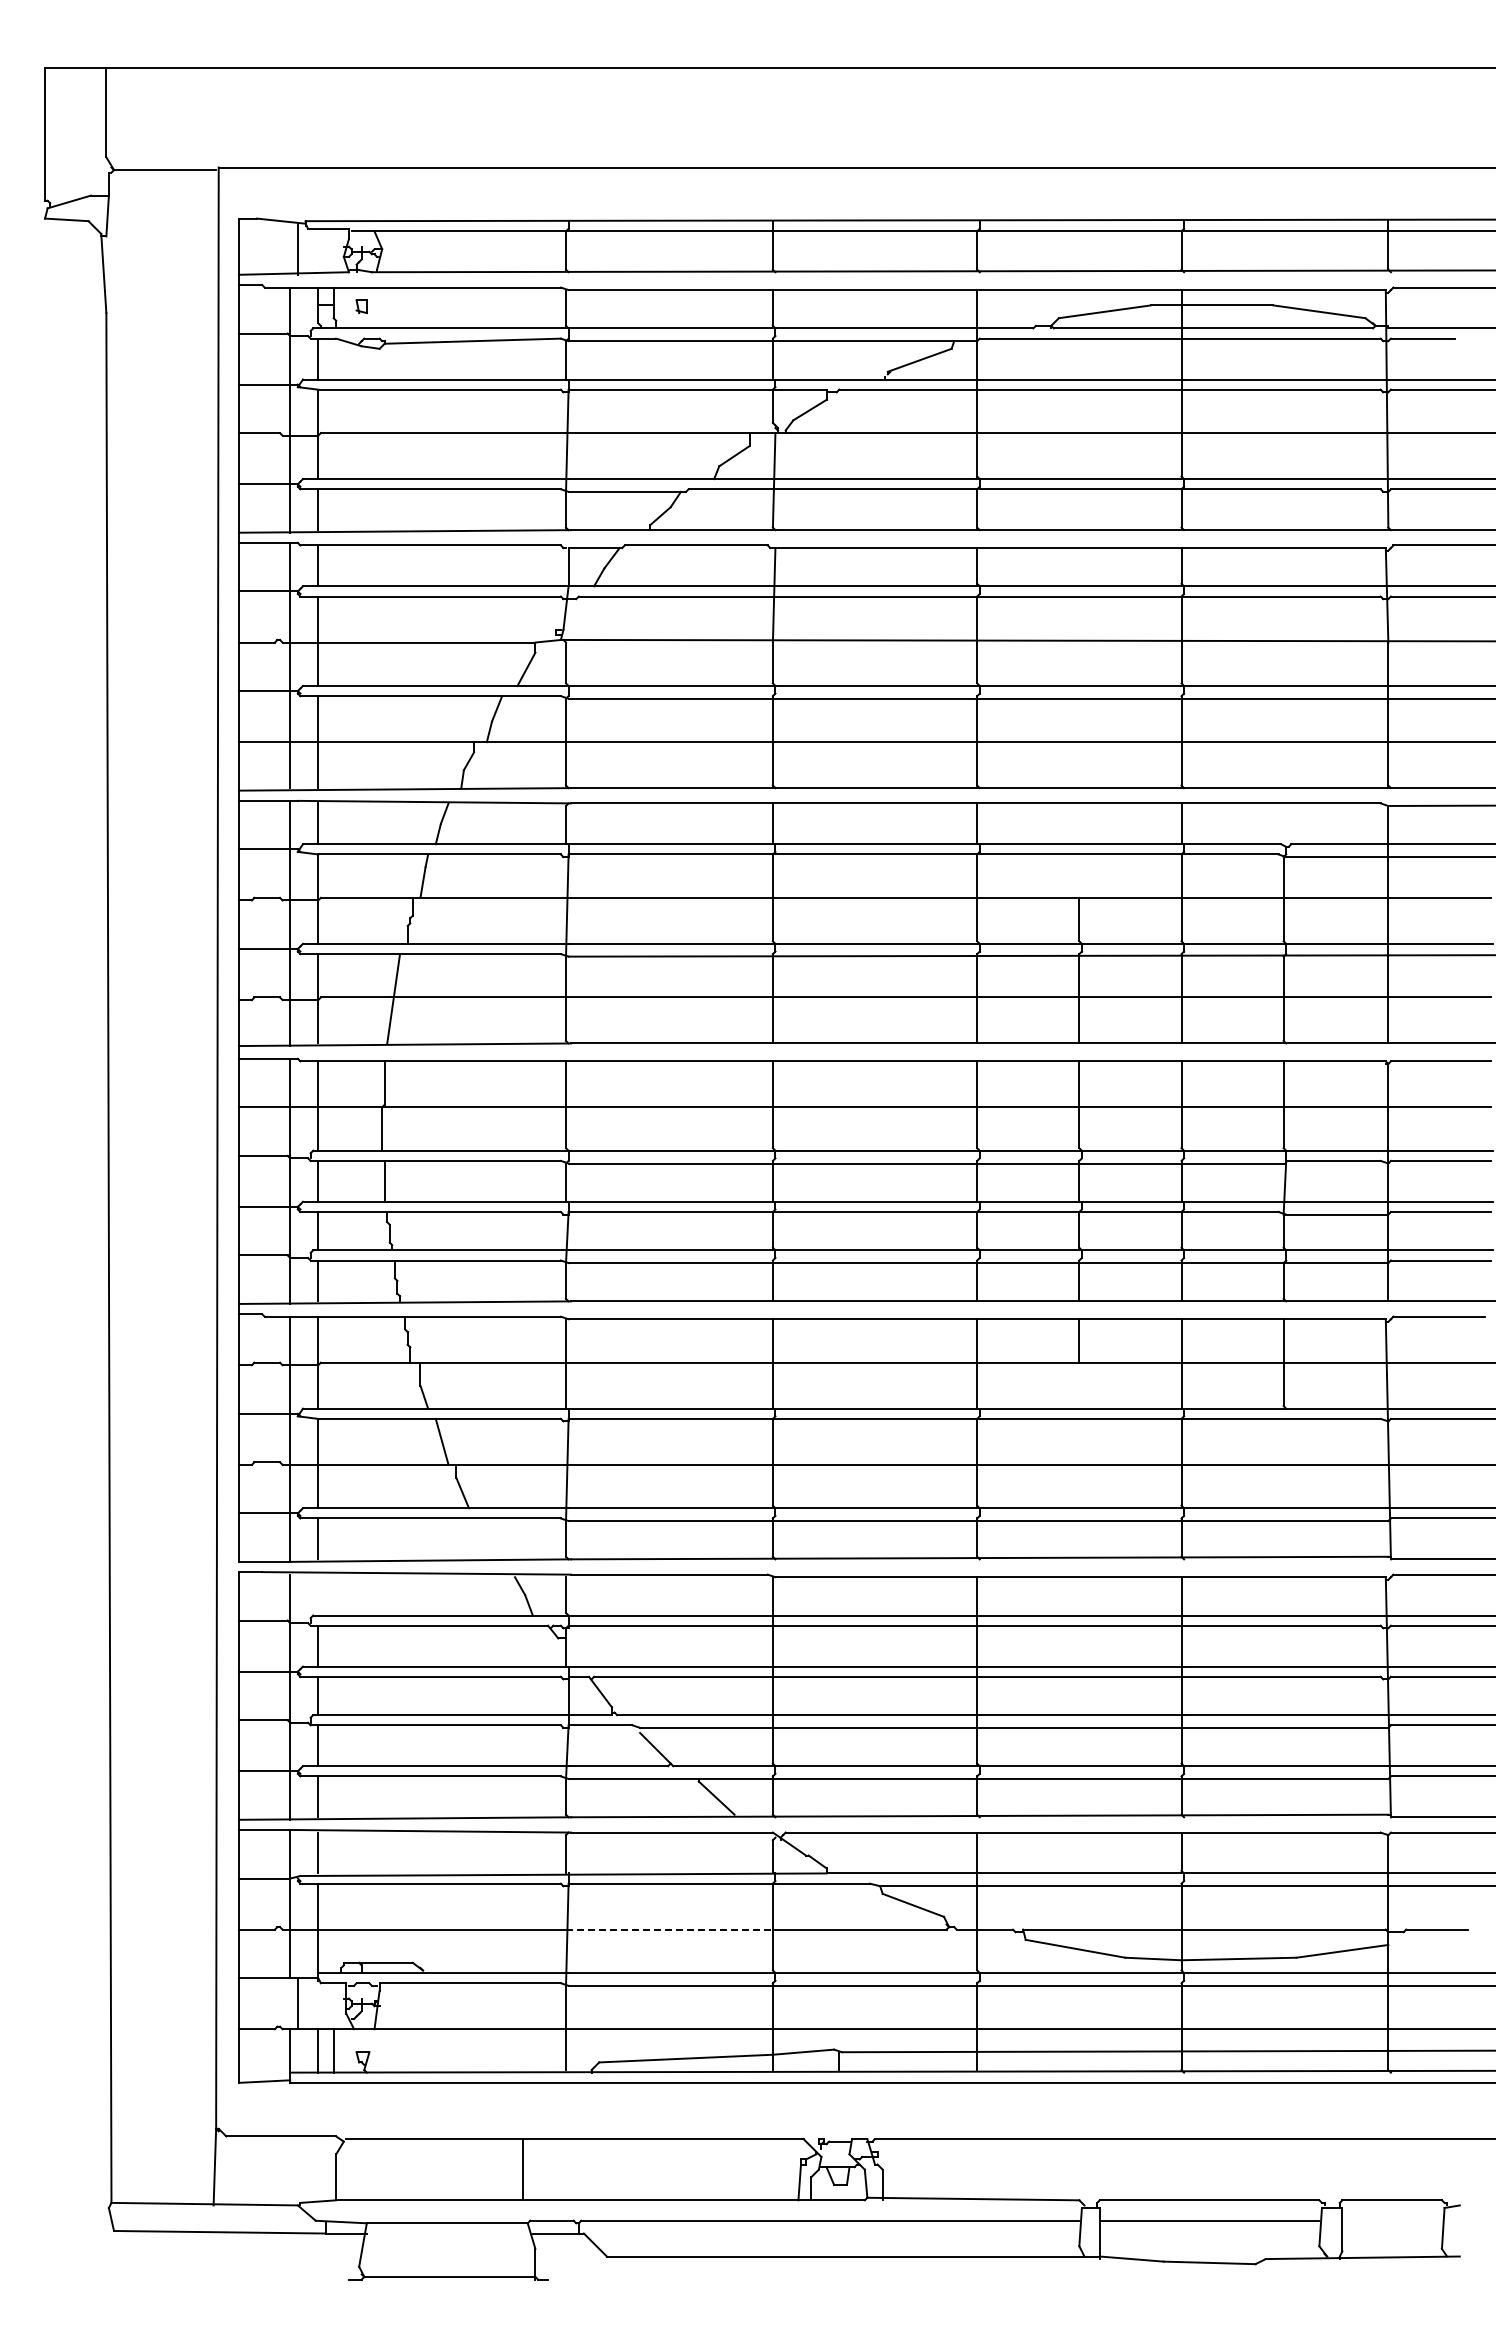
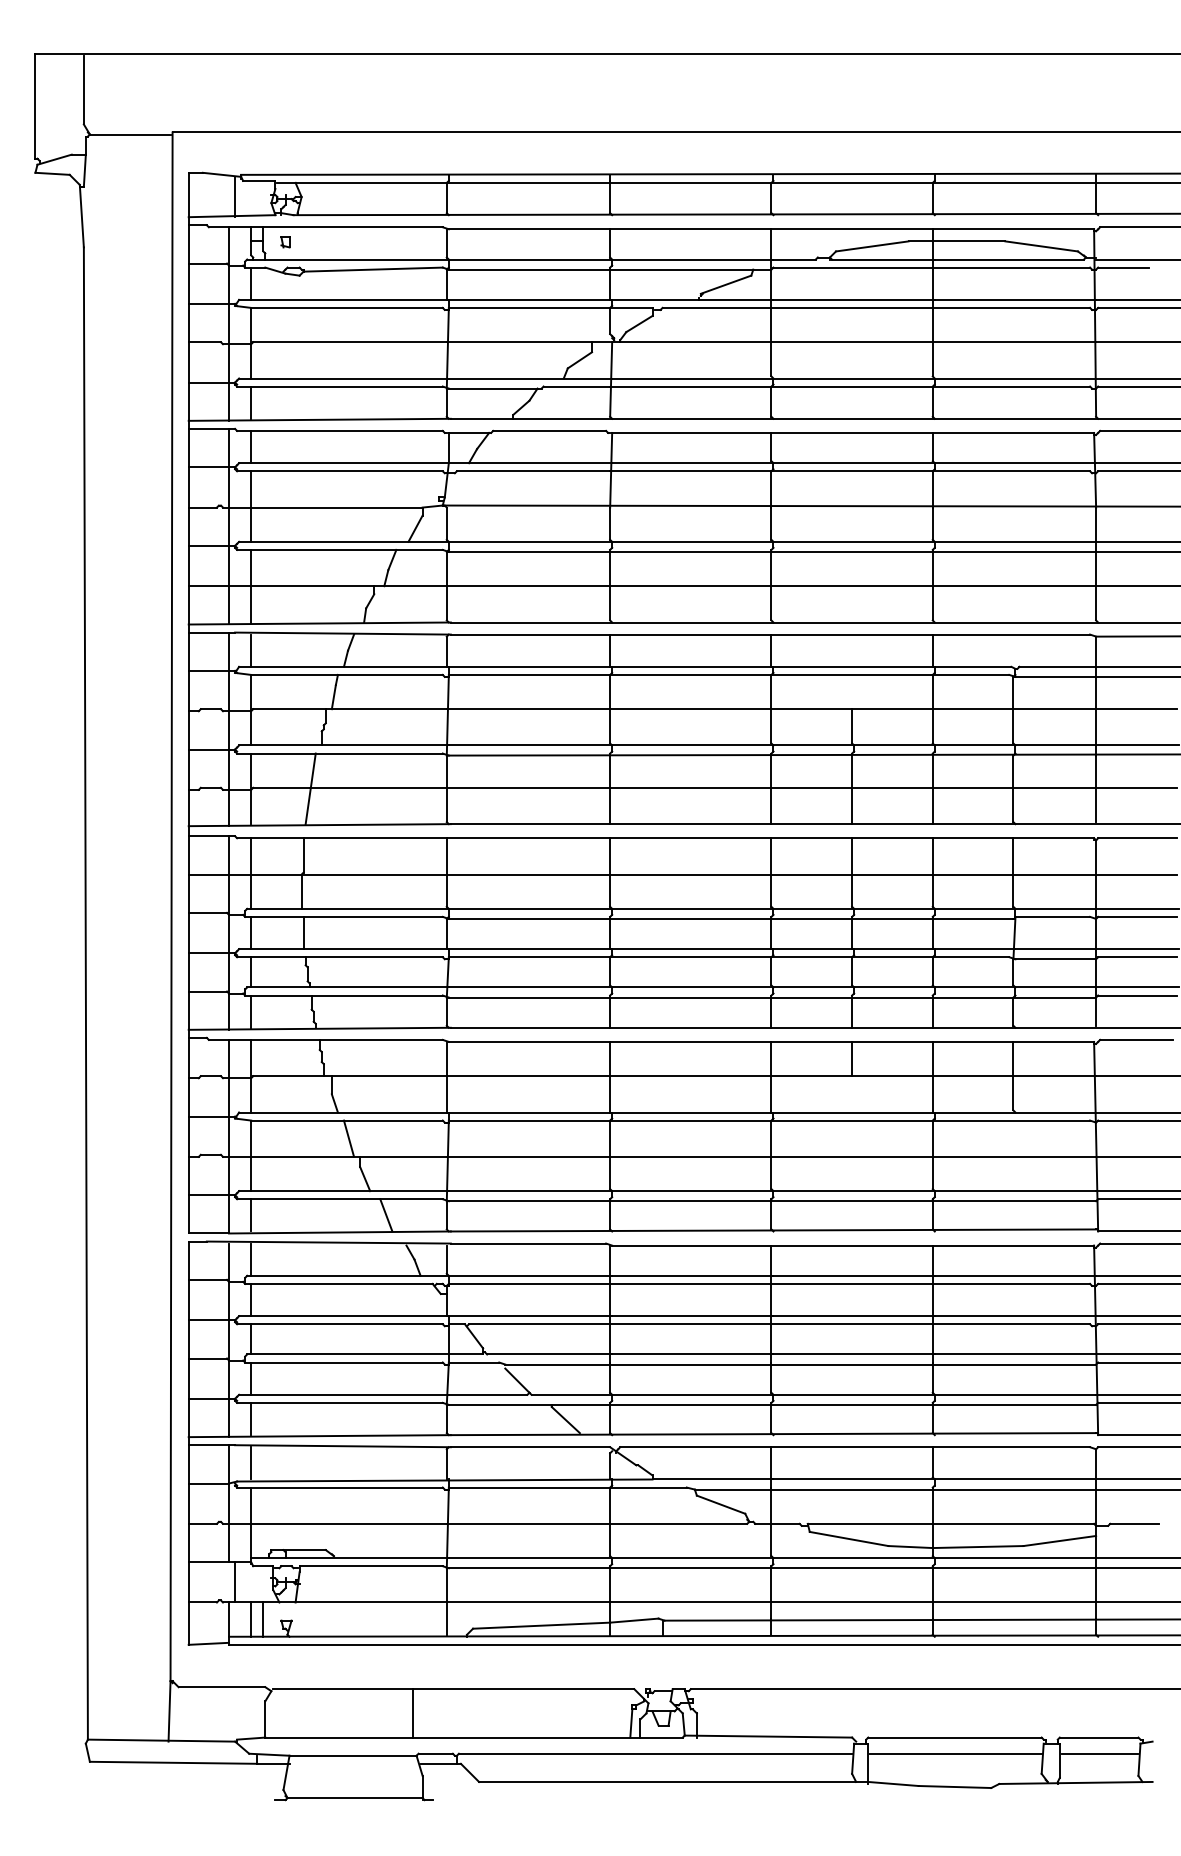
line: (489, 1538) -> (386, 1215), added
line: (318, 1594) -> (251, 1259), added
line: (669, 1929) -> (528, 1523), dashed -> solid
line: (1392, 2220) -> (1099, 1753), added

